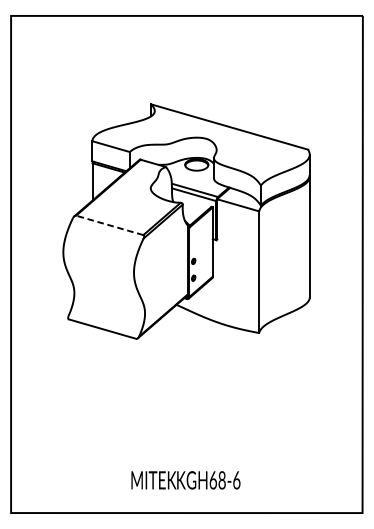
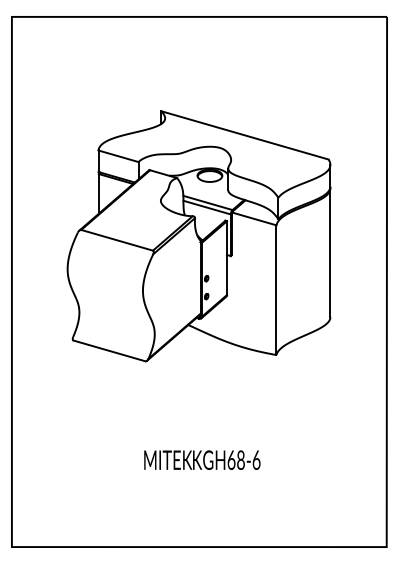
line: (109, 225) -> (116, 240), dashed -> solid
text: (186, 479) -> (202, 459), moved

